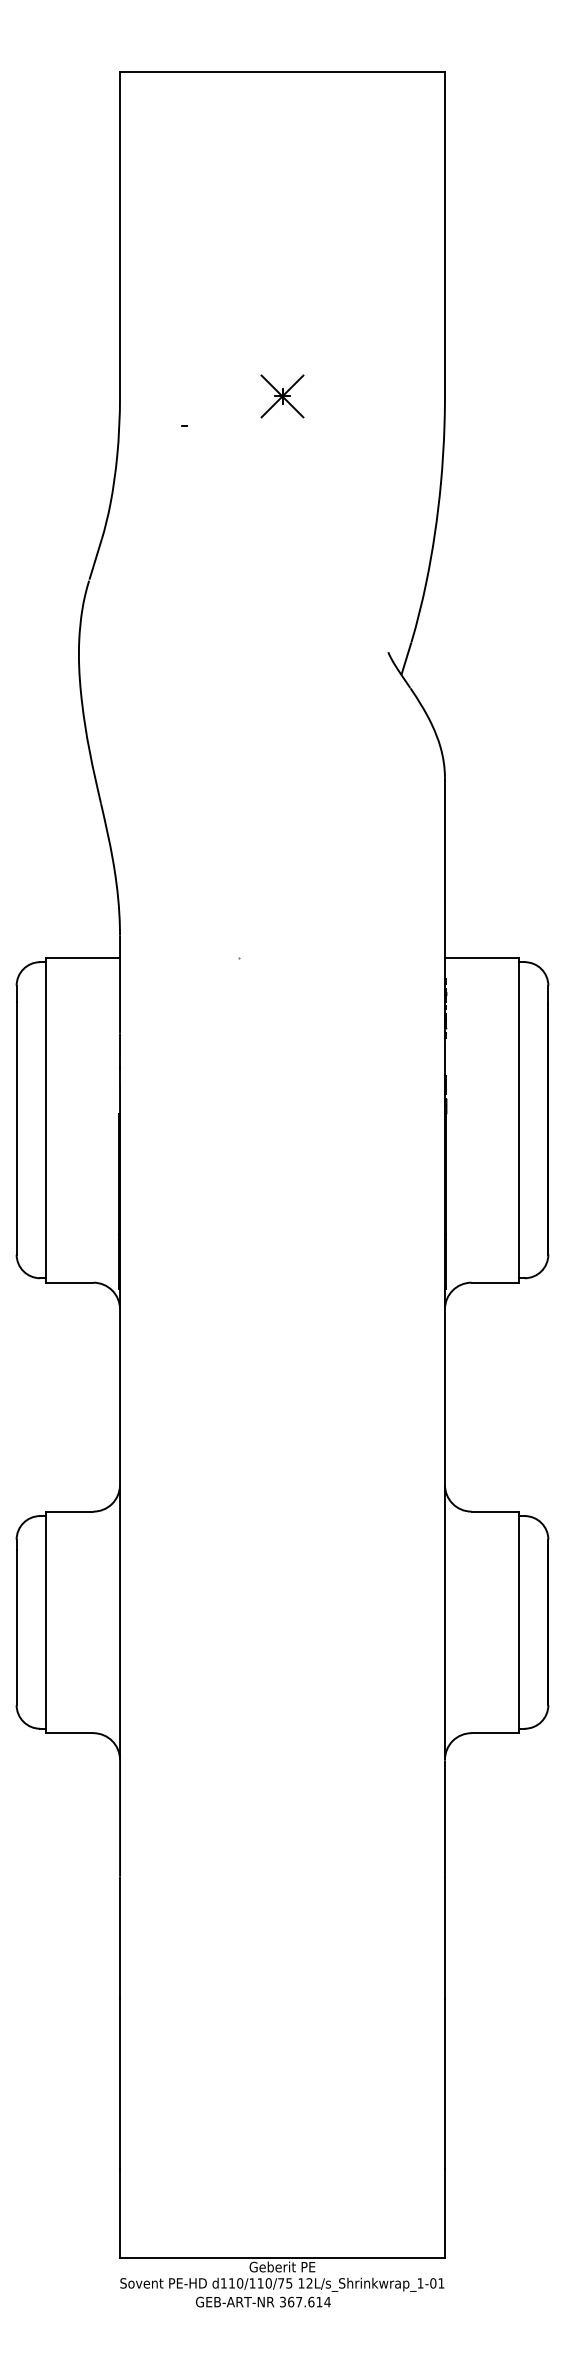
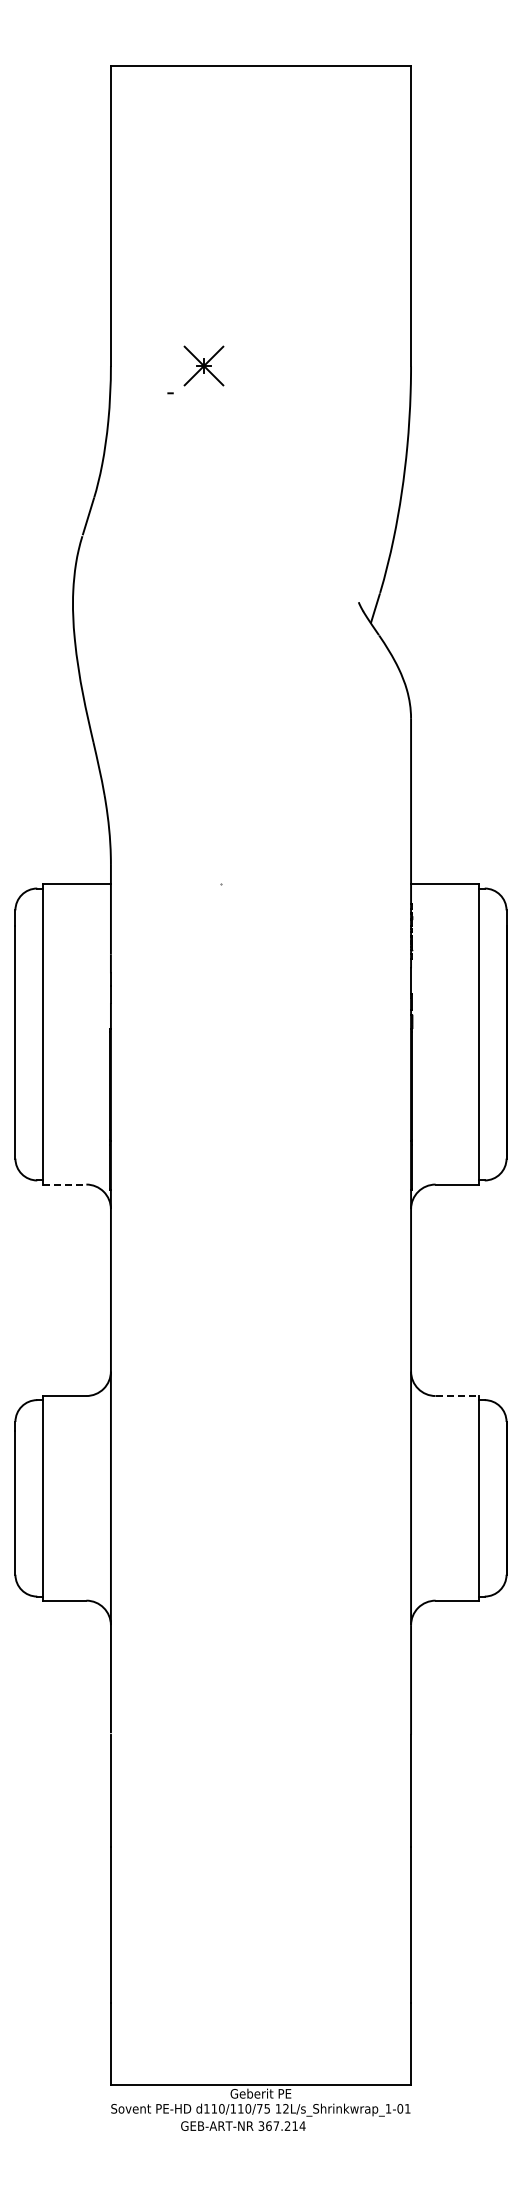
part: (281, 395) -> (203, 365), moved
line: (69, 1282) -> (64, 1184), solid -> dashed
line: (495, 1512) -> (457, 1396), solid -> dashed
text: (311, 2301) -> (287, 2125), 367.614 -> 367.214

